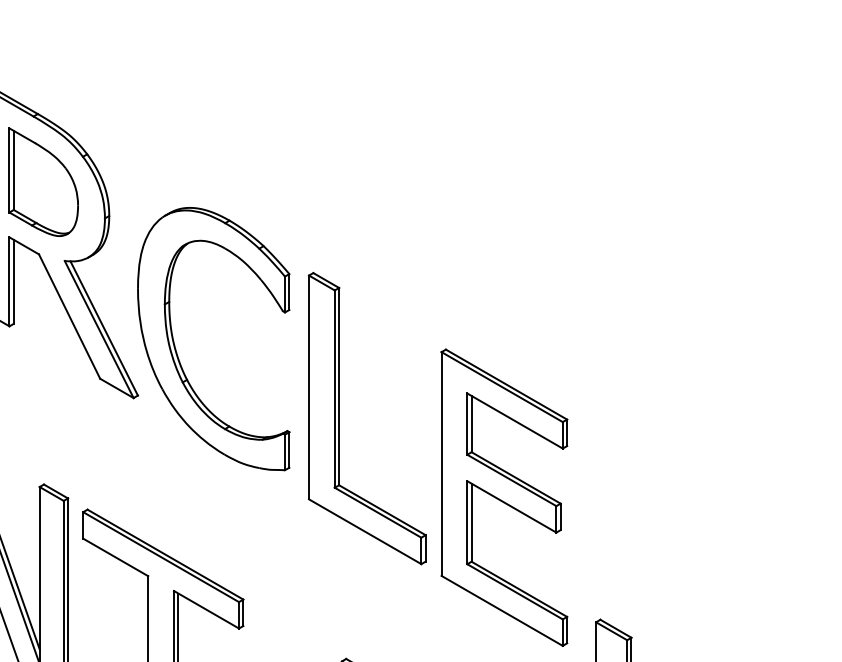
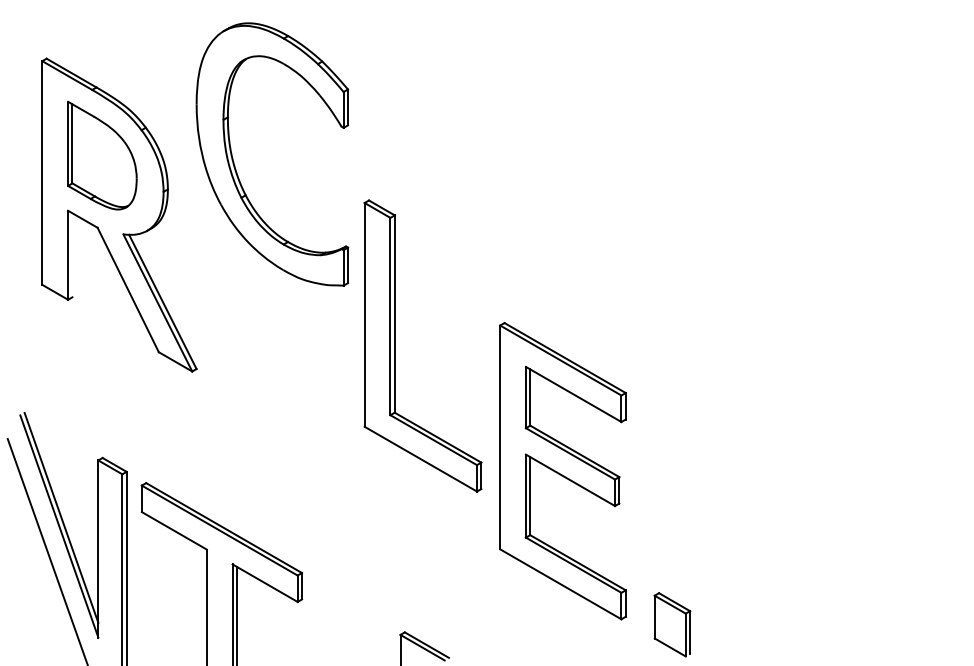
line: (13, 282) -> (72, 255), removed
part: (176, 350) -> (235, 165), moved
part: (339, 418) -> (395, 345), moved

